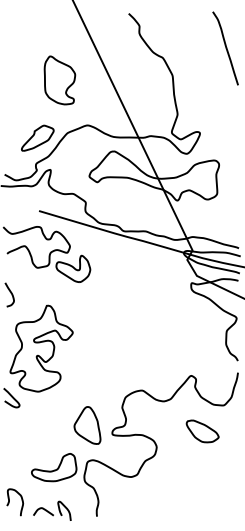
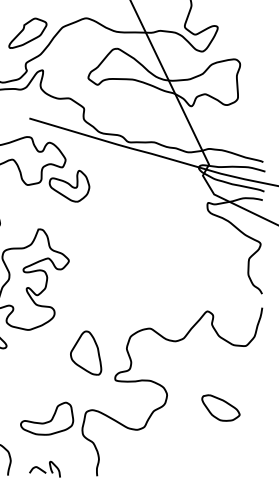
part: (87, 425) -> (86, 353), moved
part: (202, 431) -> (220, 408), moved
part: (52, 510) -> (45, 469), size x0.7

